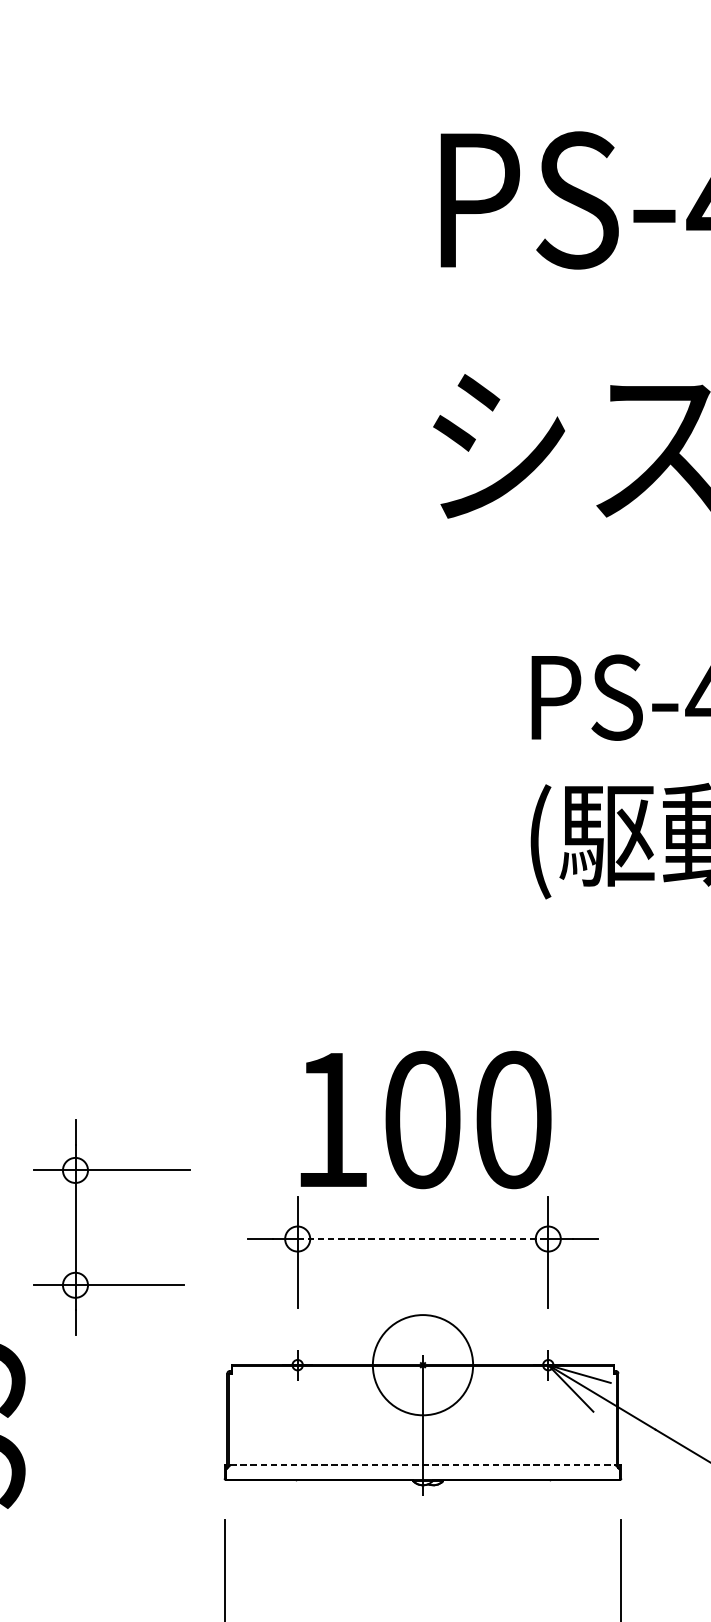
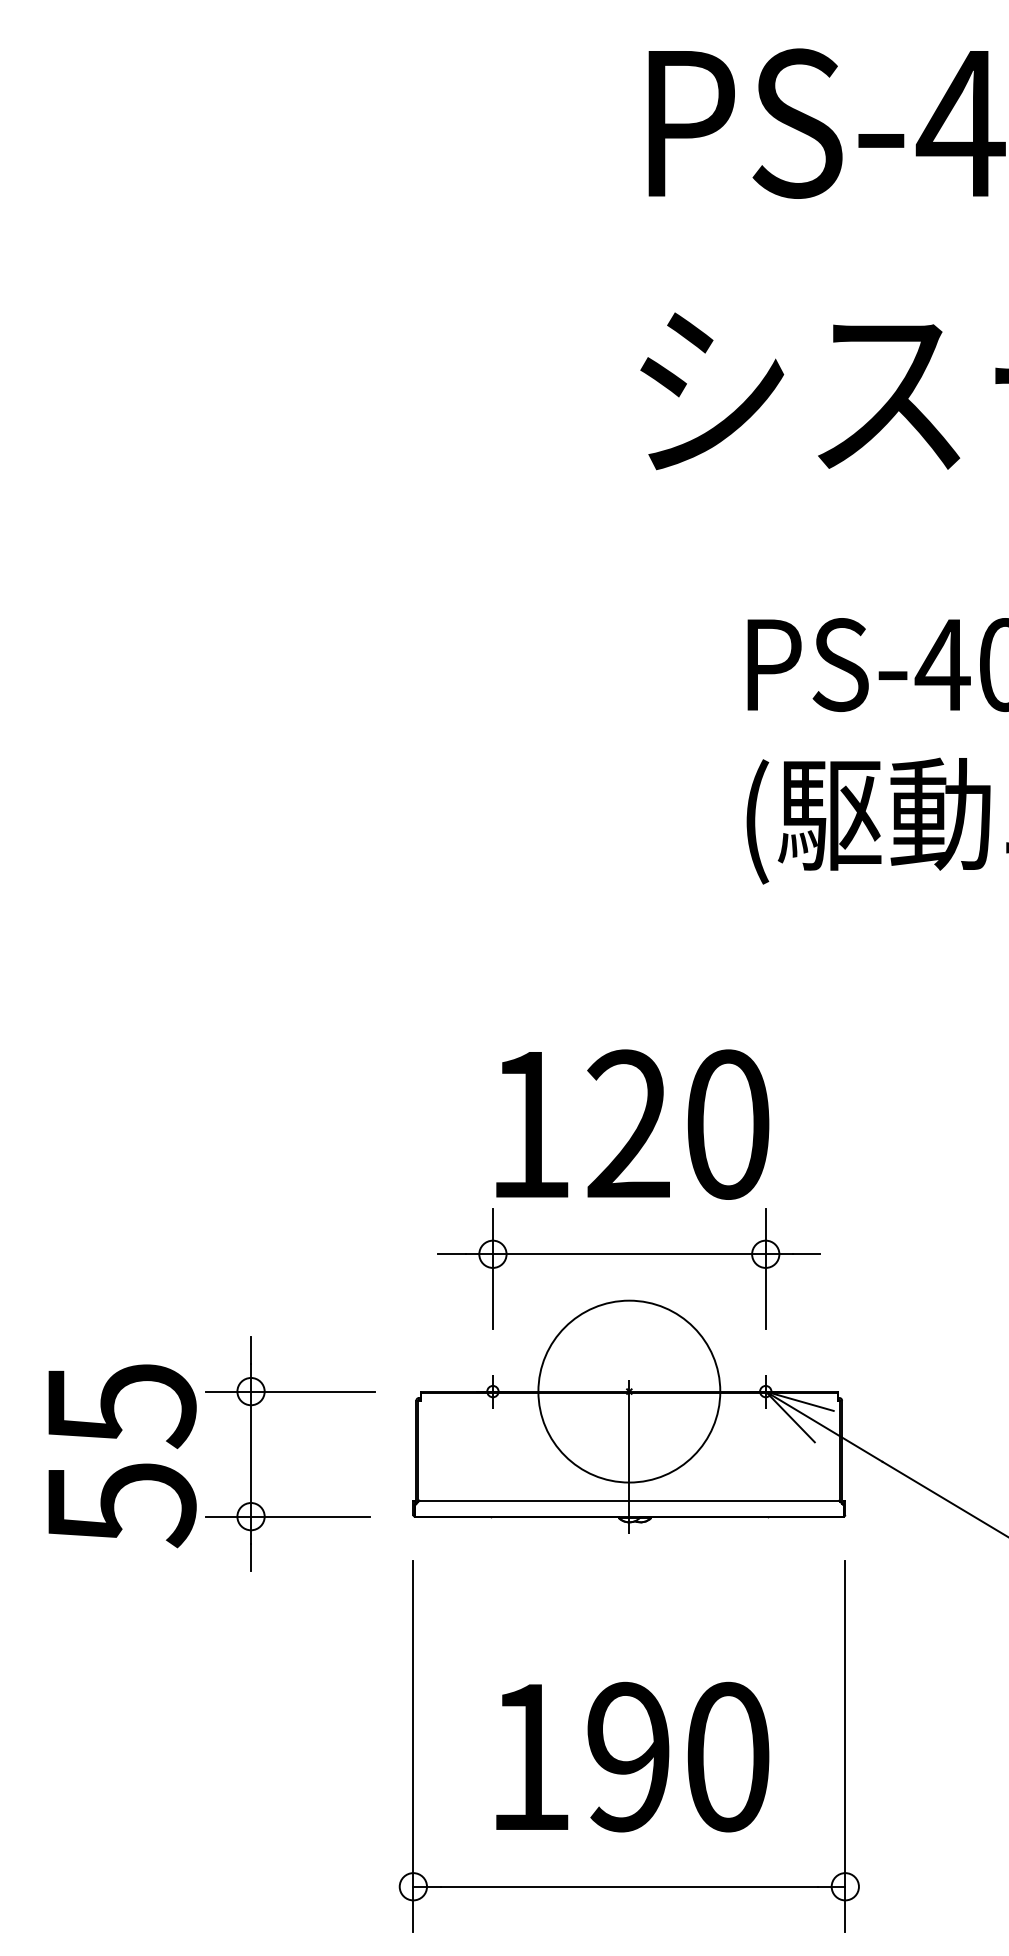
text: (422, 1119) -> (628, 1124), 100 -> 120
part: (75, 1227) -> (251, 1453), moved
line: (423, 1239) -> (629, 1254), dashed -> solid
circle: (423, 1365) -> (629, 1391), size x1.67
line: (423, 1465) -> (629, 1500), dashed -> solid

